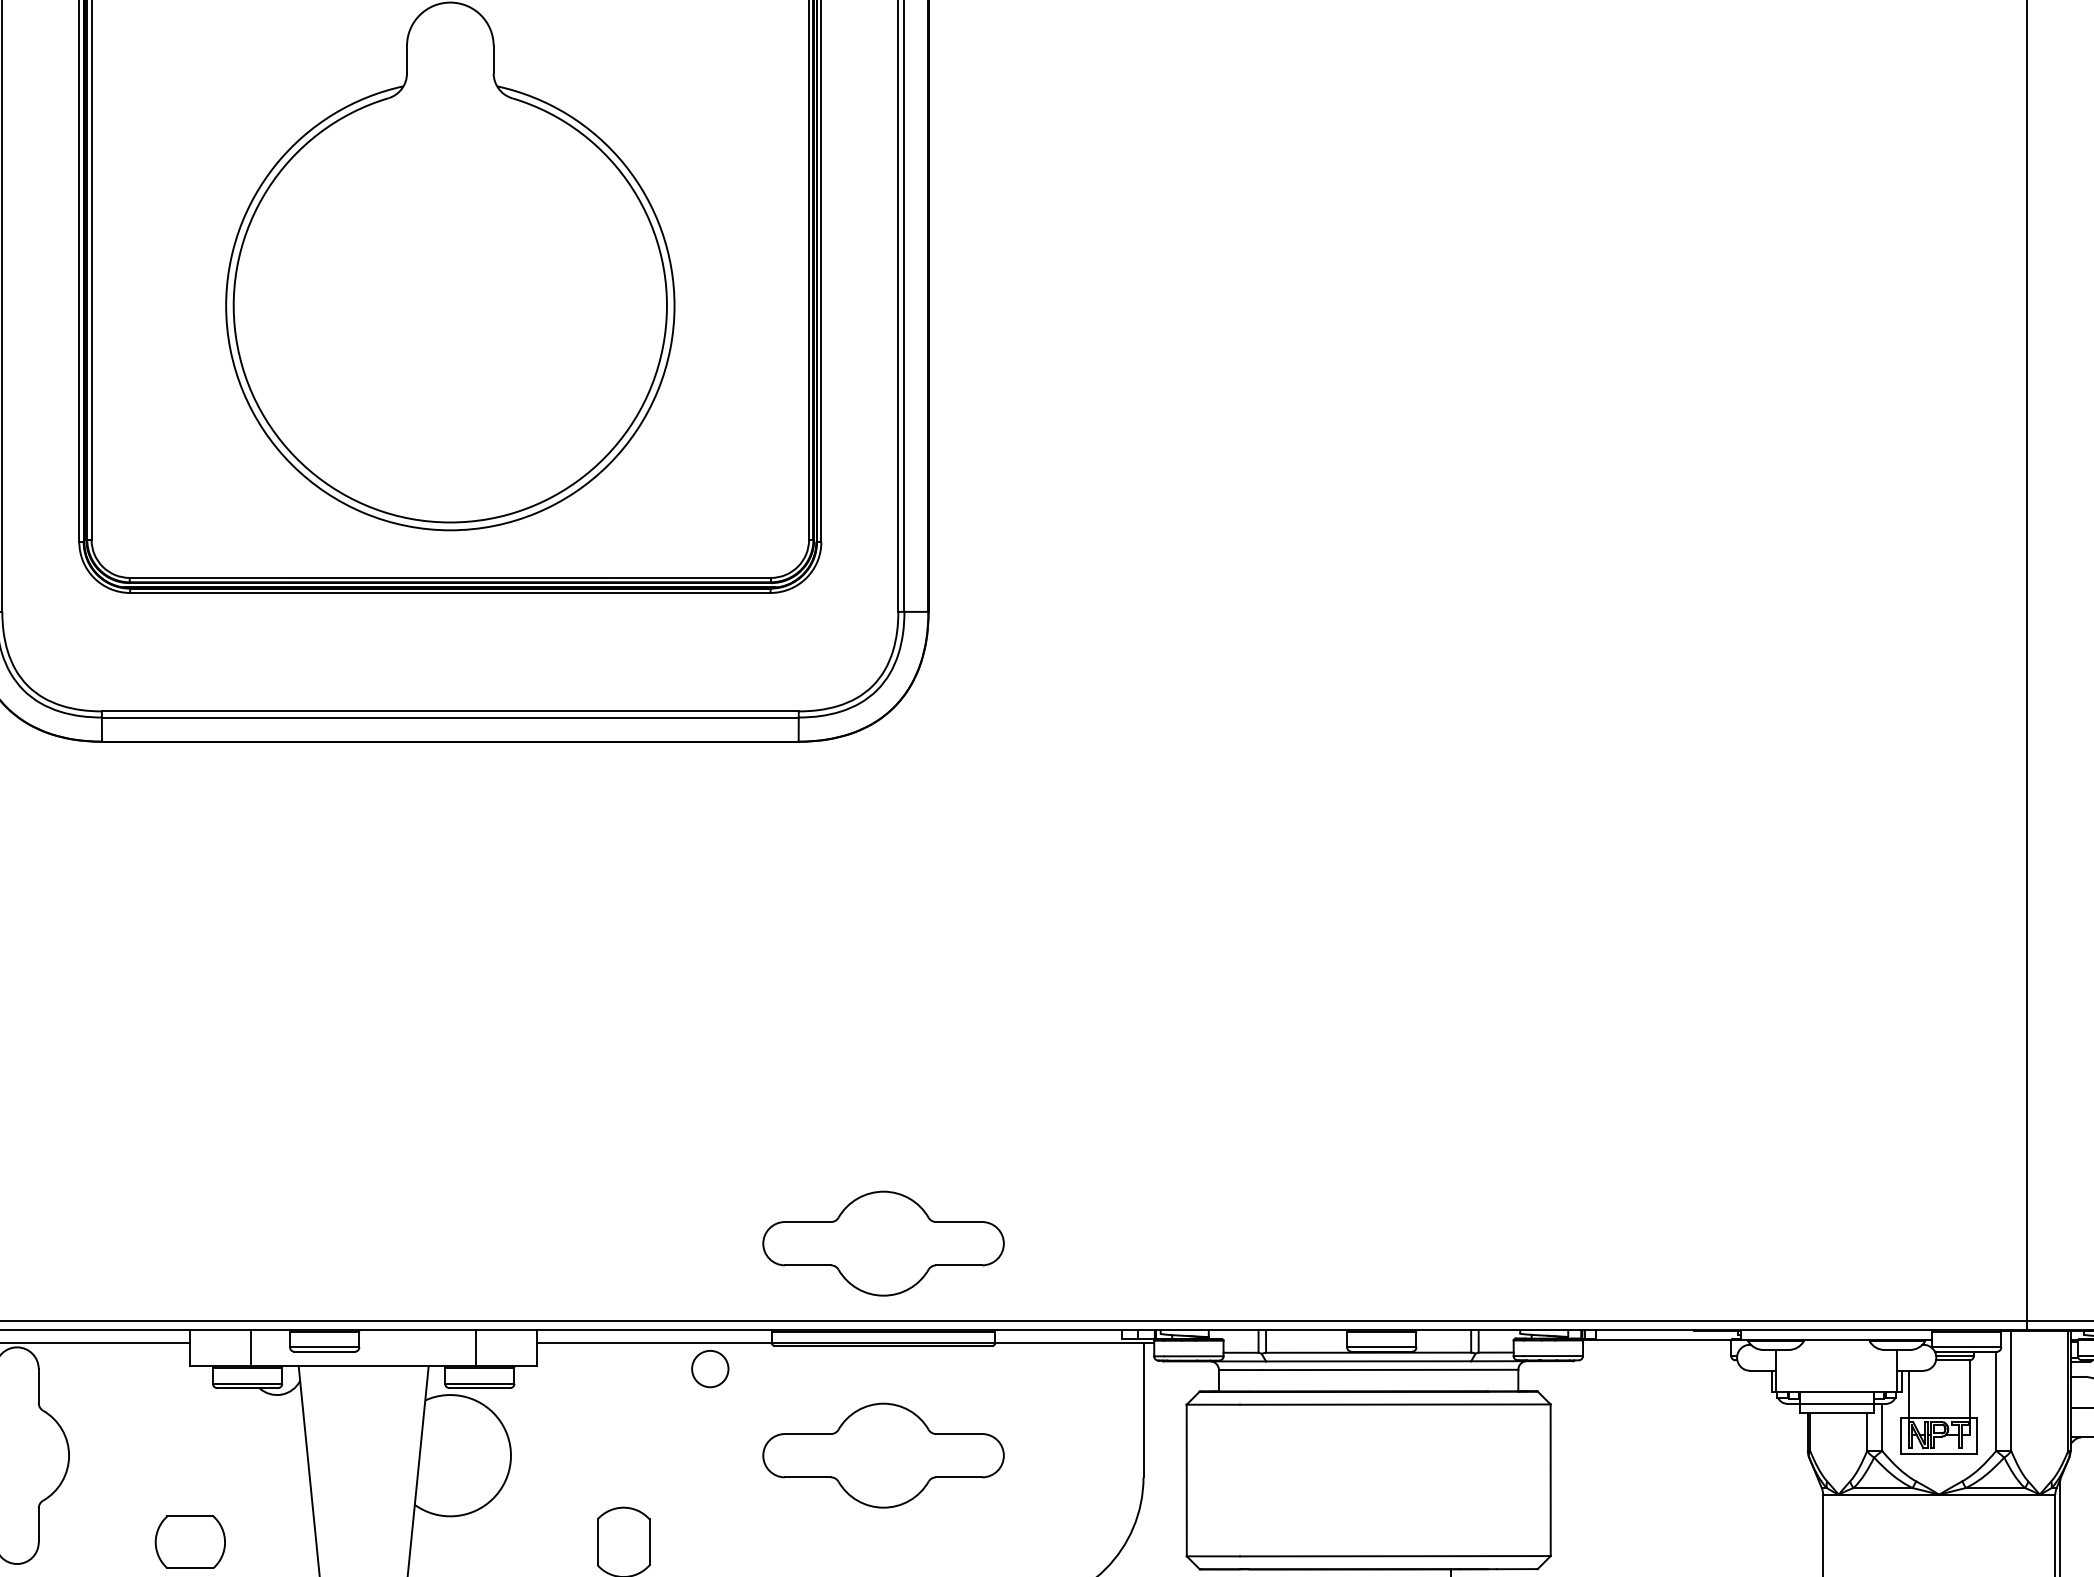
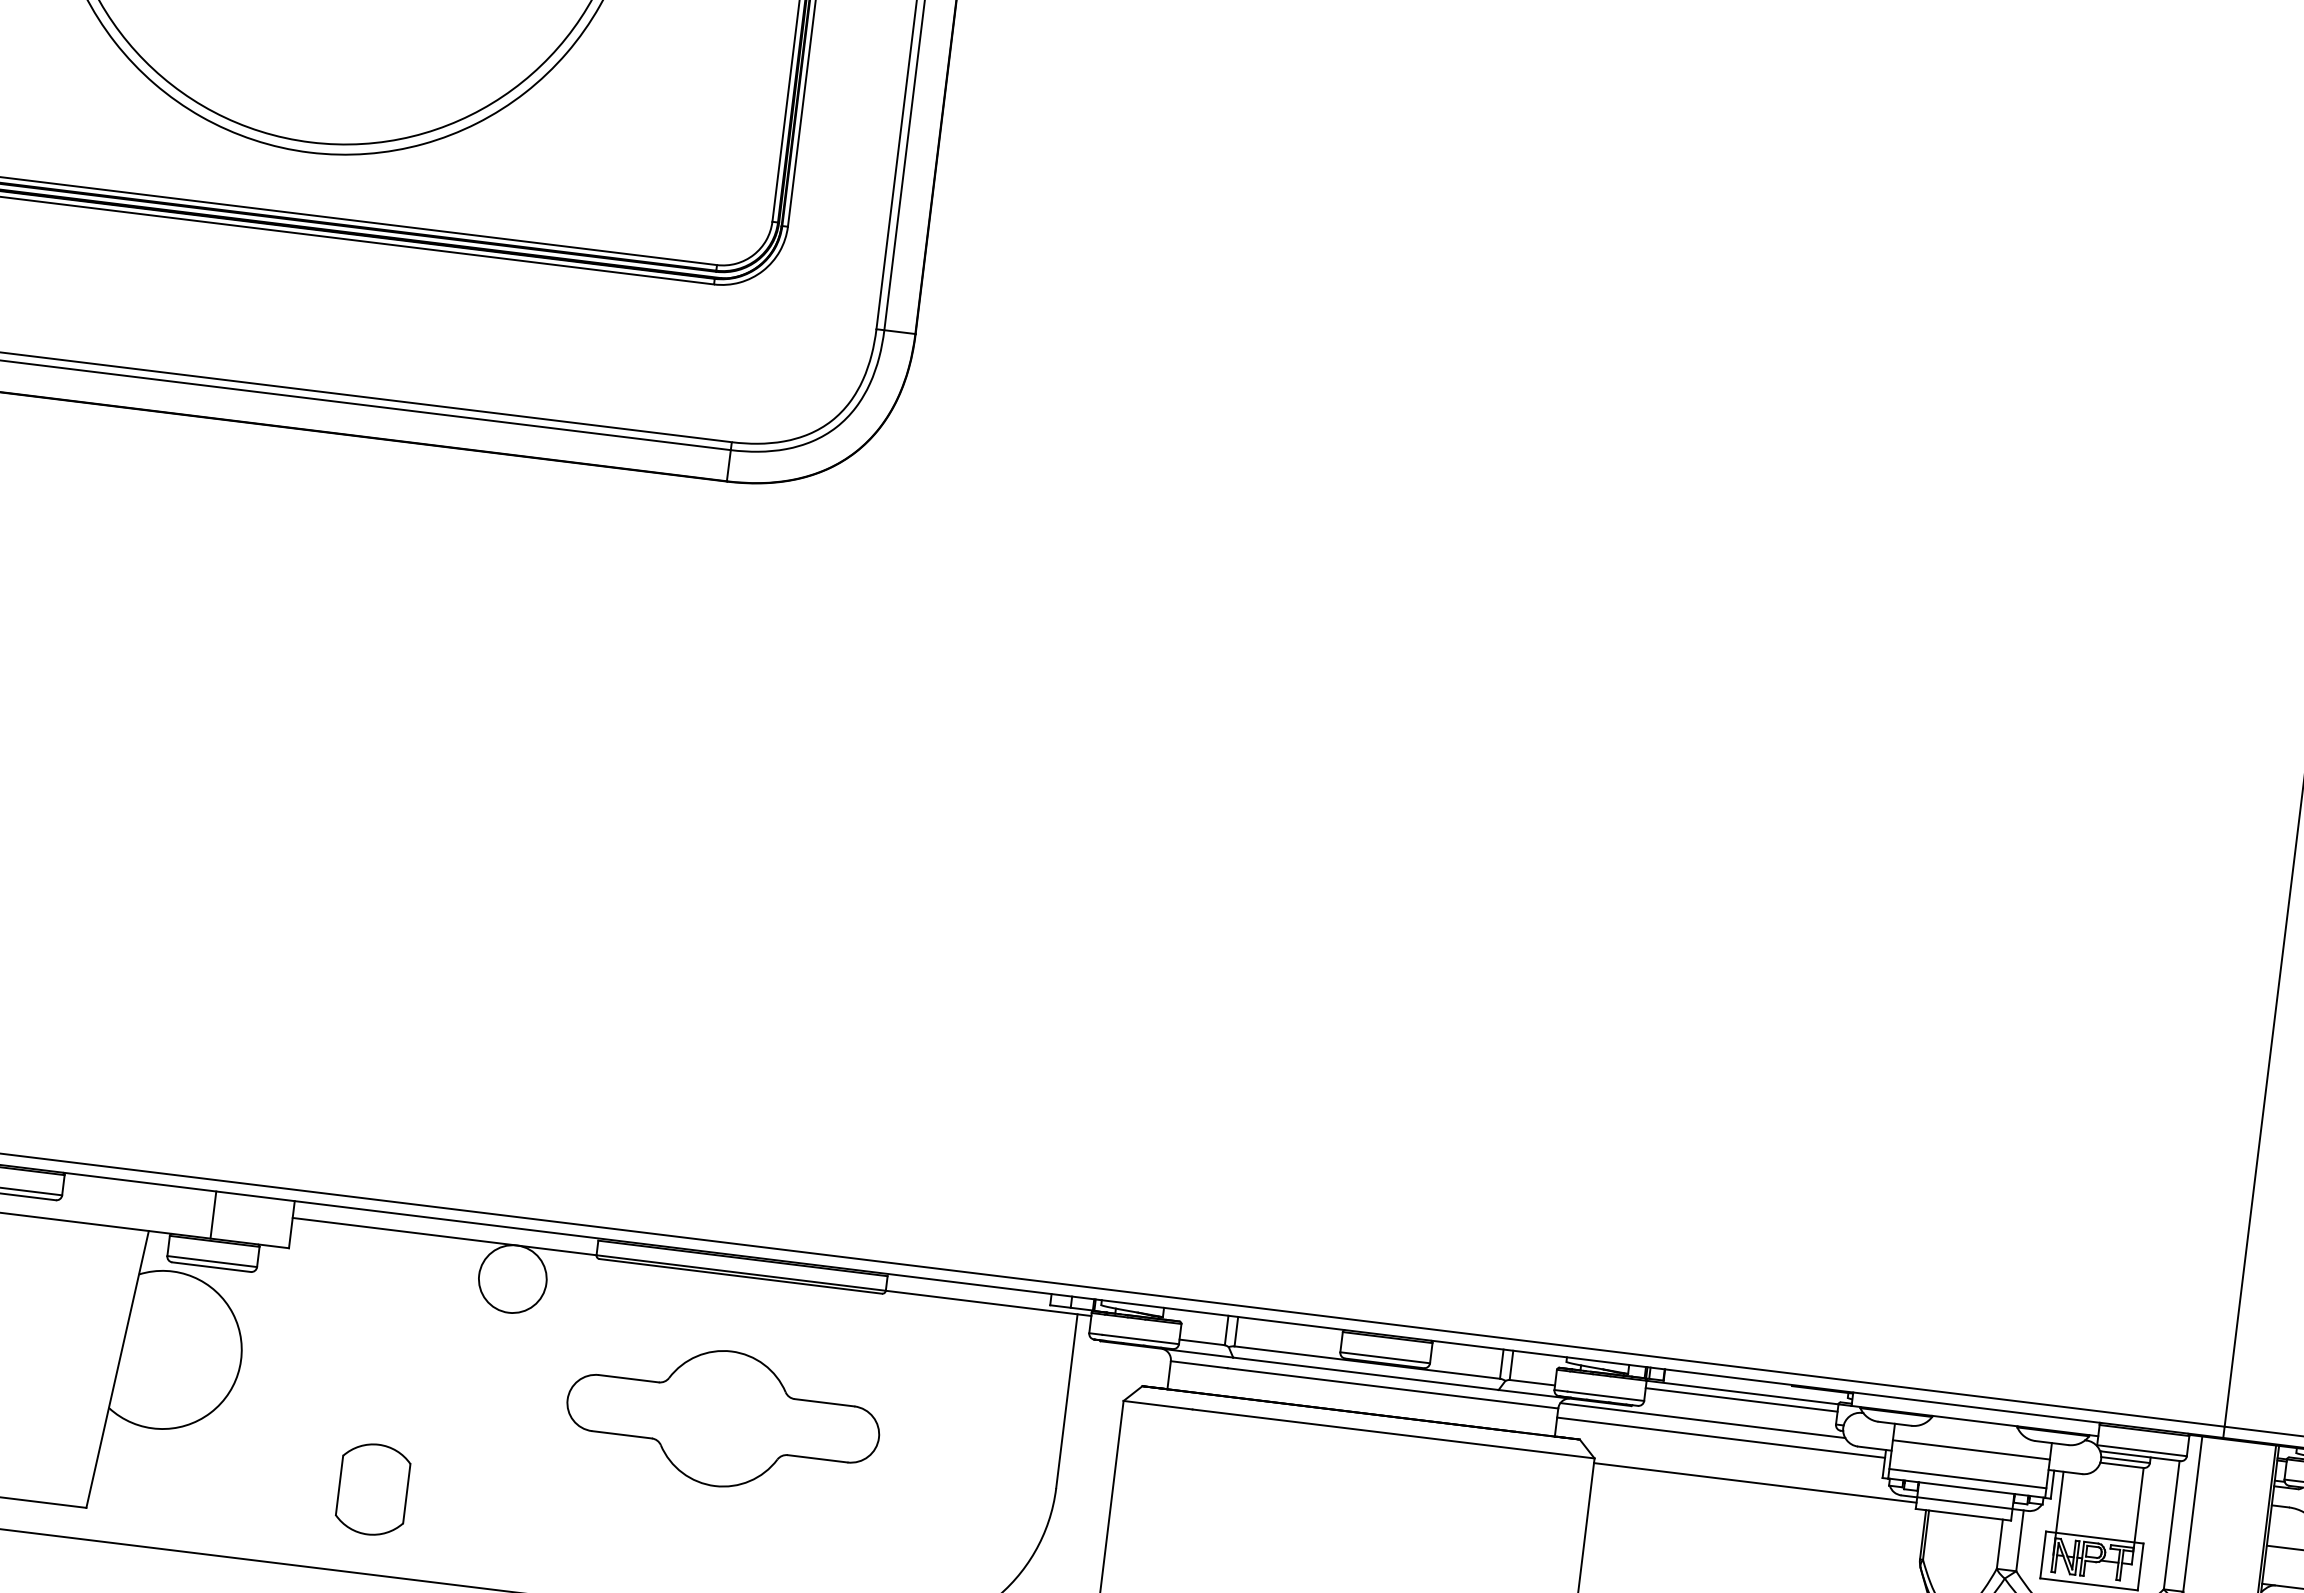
part: (883, 1243) -> (756, 1144), removed
line: (1657, 1346) -> (1742, 1400), added
line: (1836, 1362) -> (1971, 1449), added
line: (1629, 1365) -> (1702, 1420), added
circle: (710, 1369) -> (513, 1279), size x1.43
line: (1644, 1376) -> (1720, 1437), added
line: (1836, 1384) -> (1967, 1478), added
line: (1674, 1408) -> (1754, 1483), added

